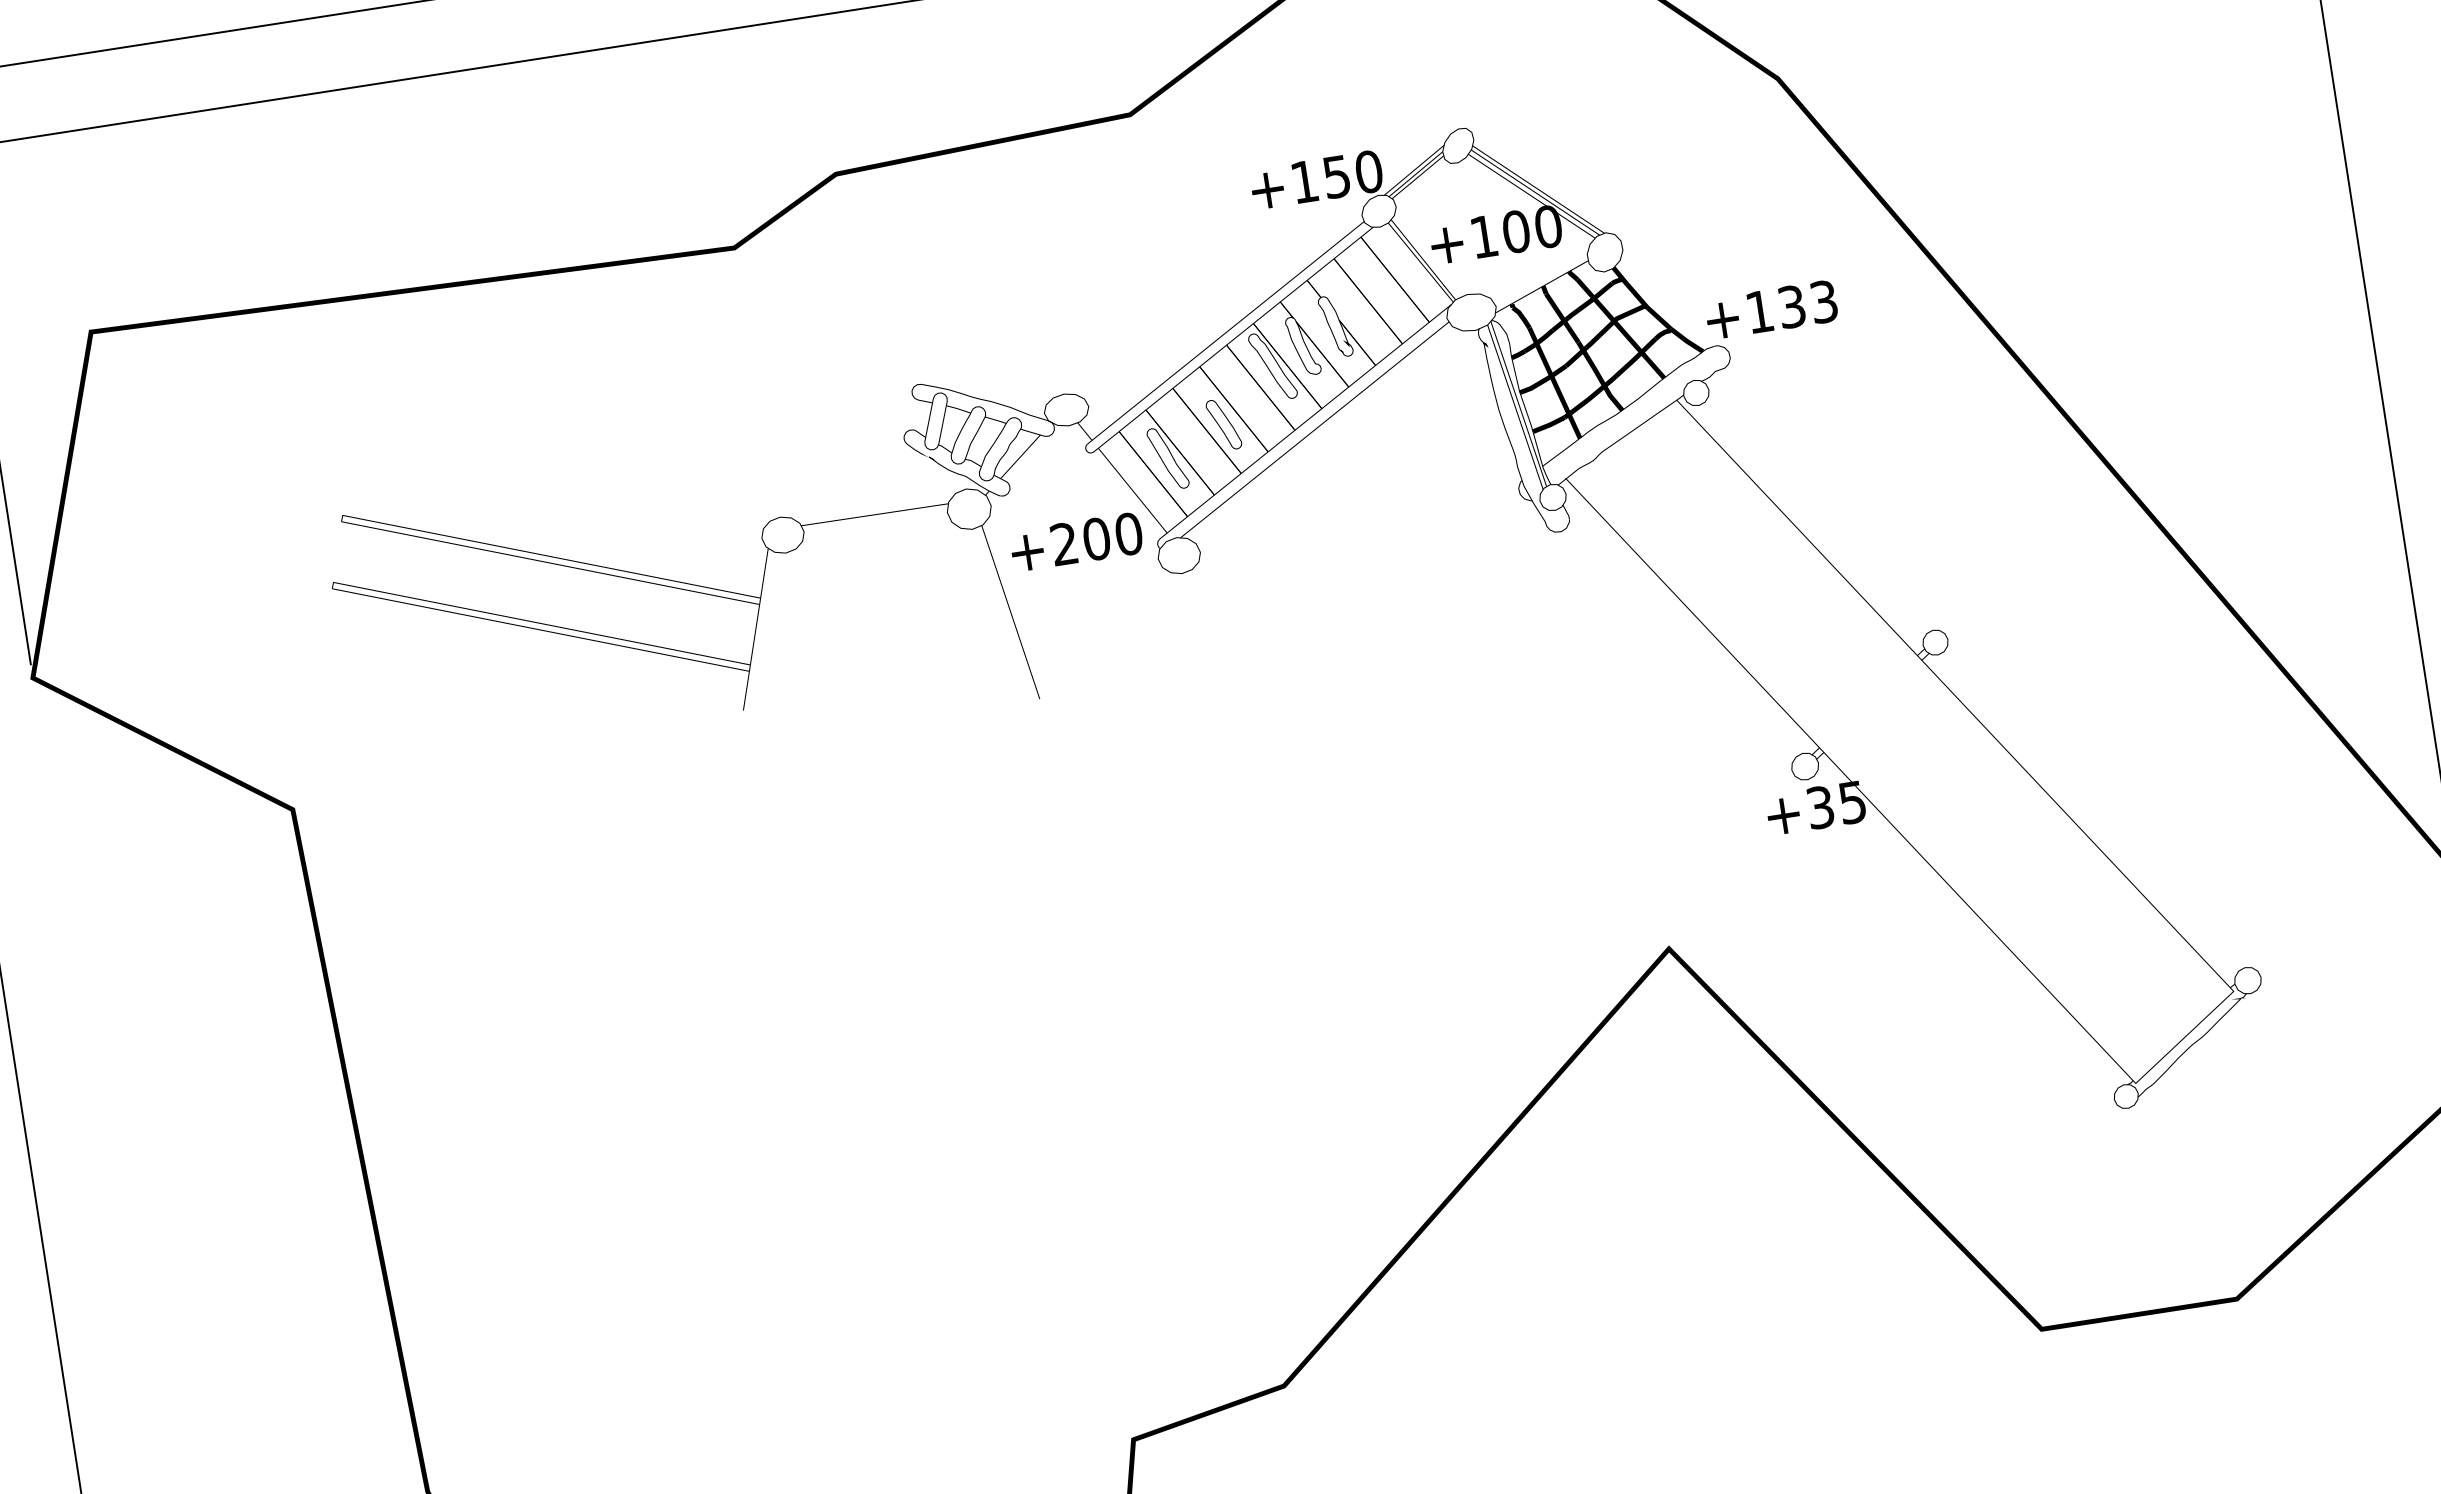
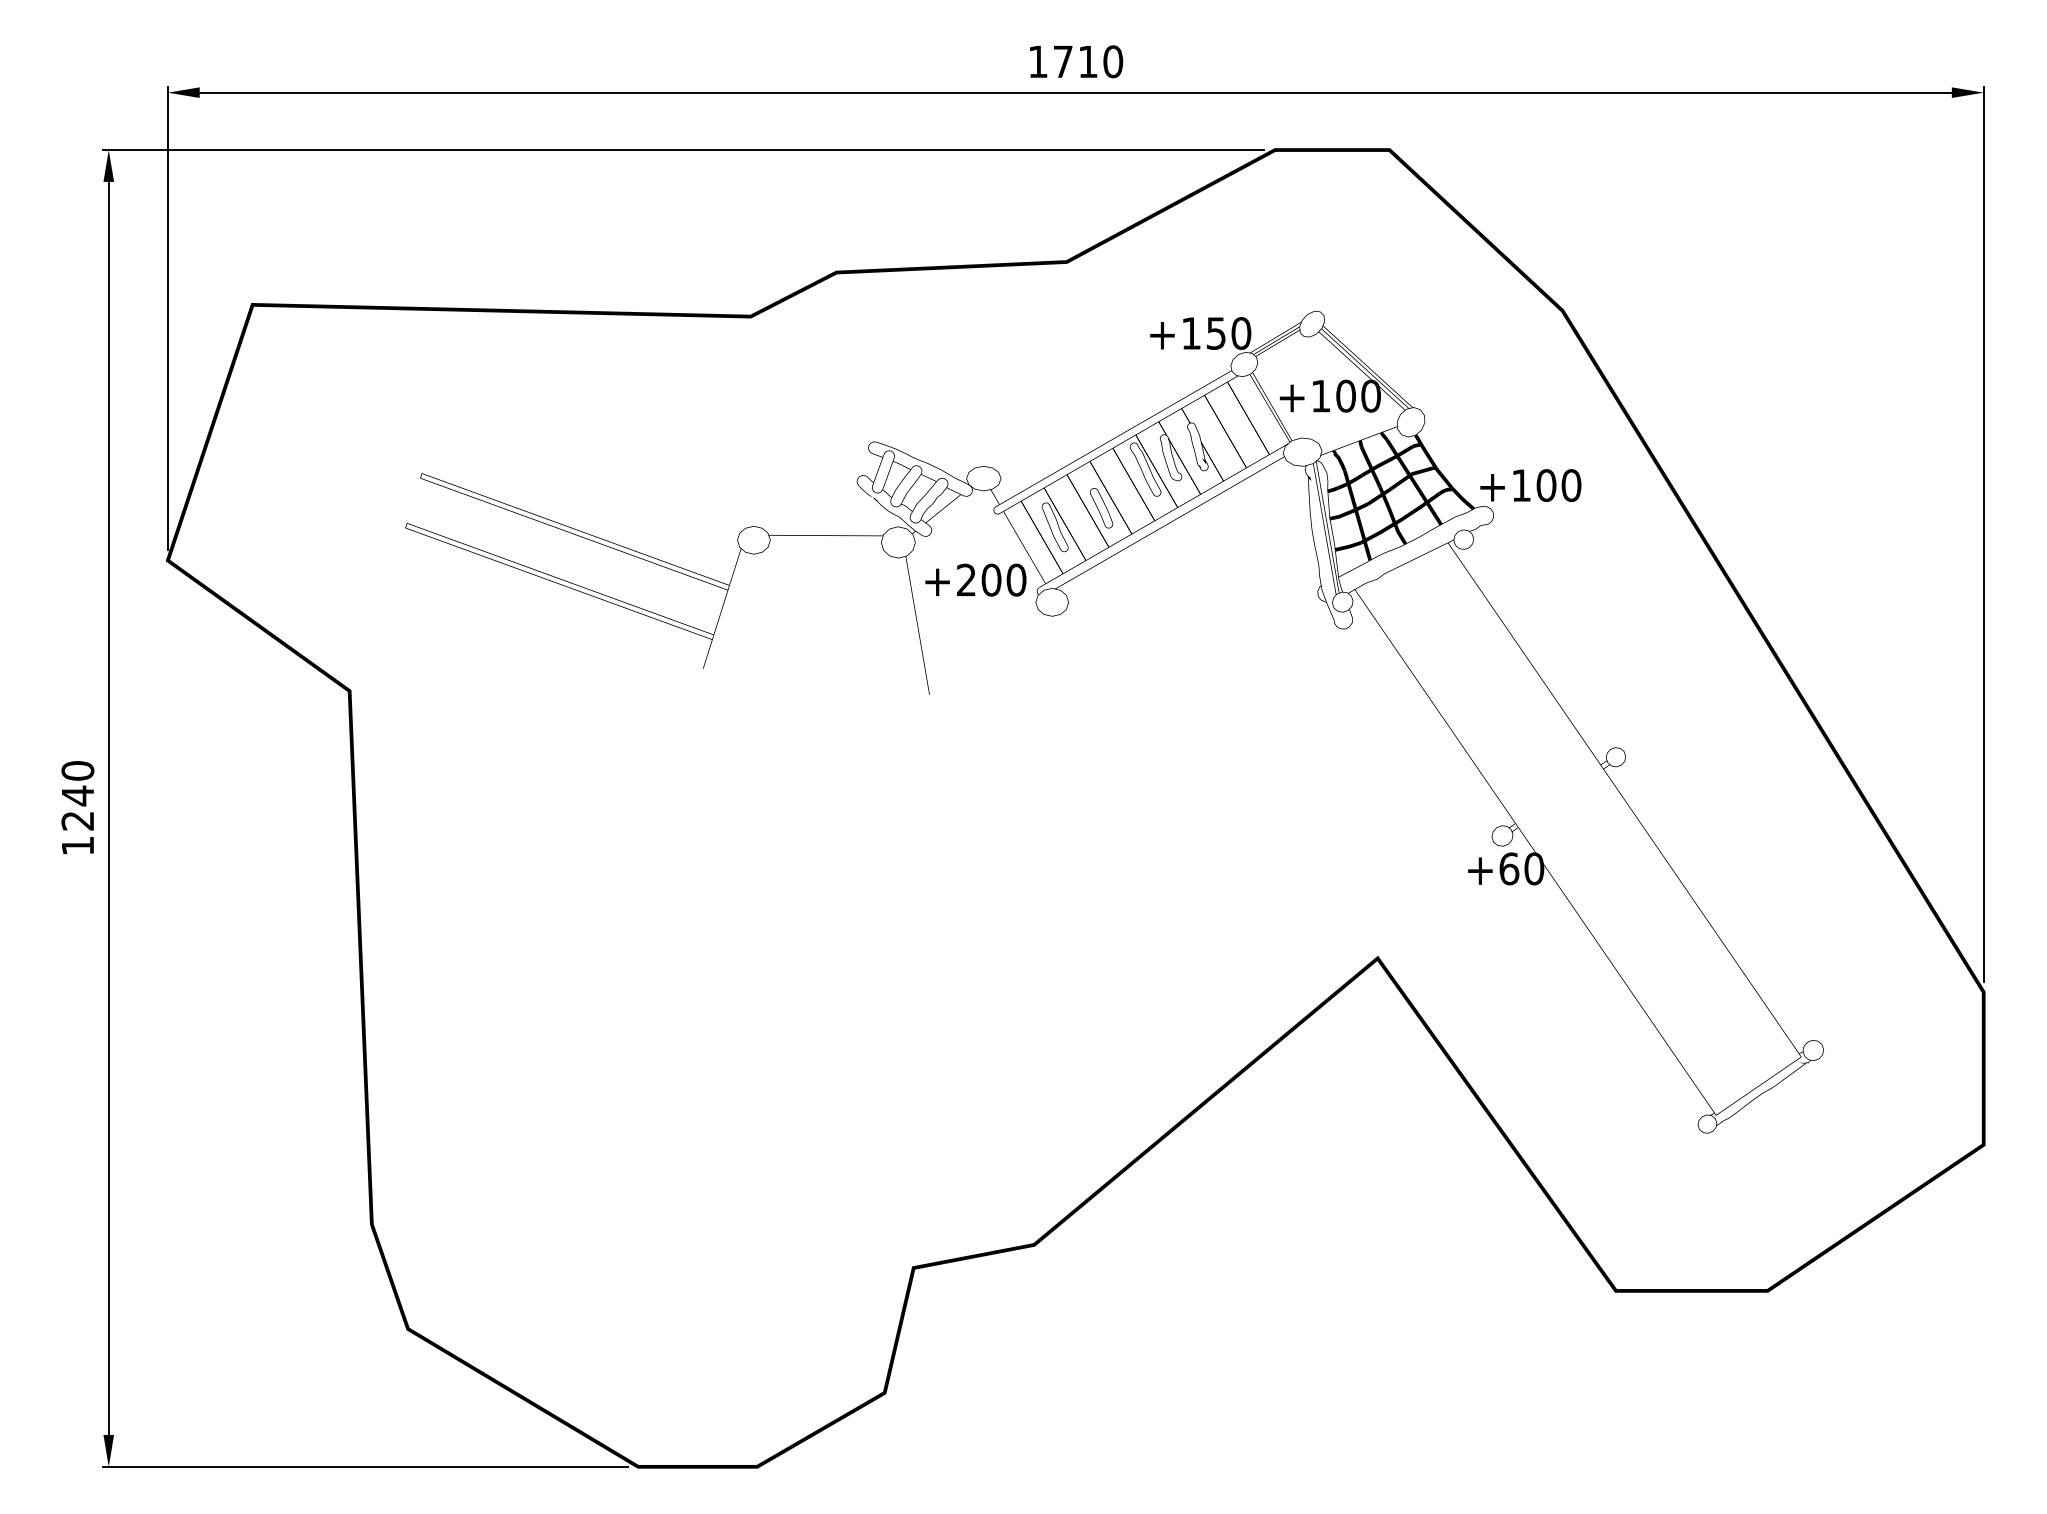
text: (1807, 304) -> (1558, 485), +133 -> +100
text: (1836, 804) -> (1521, 868), +35 -> +60

